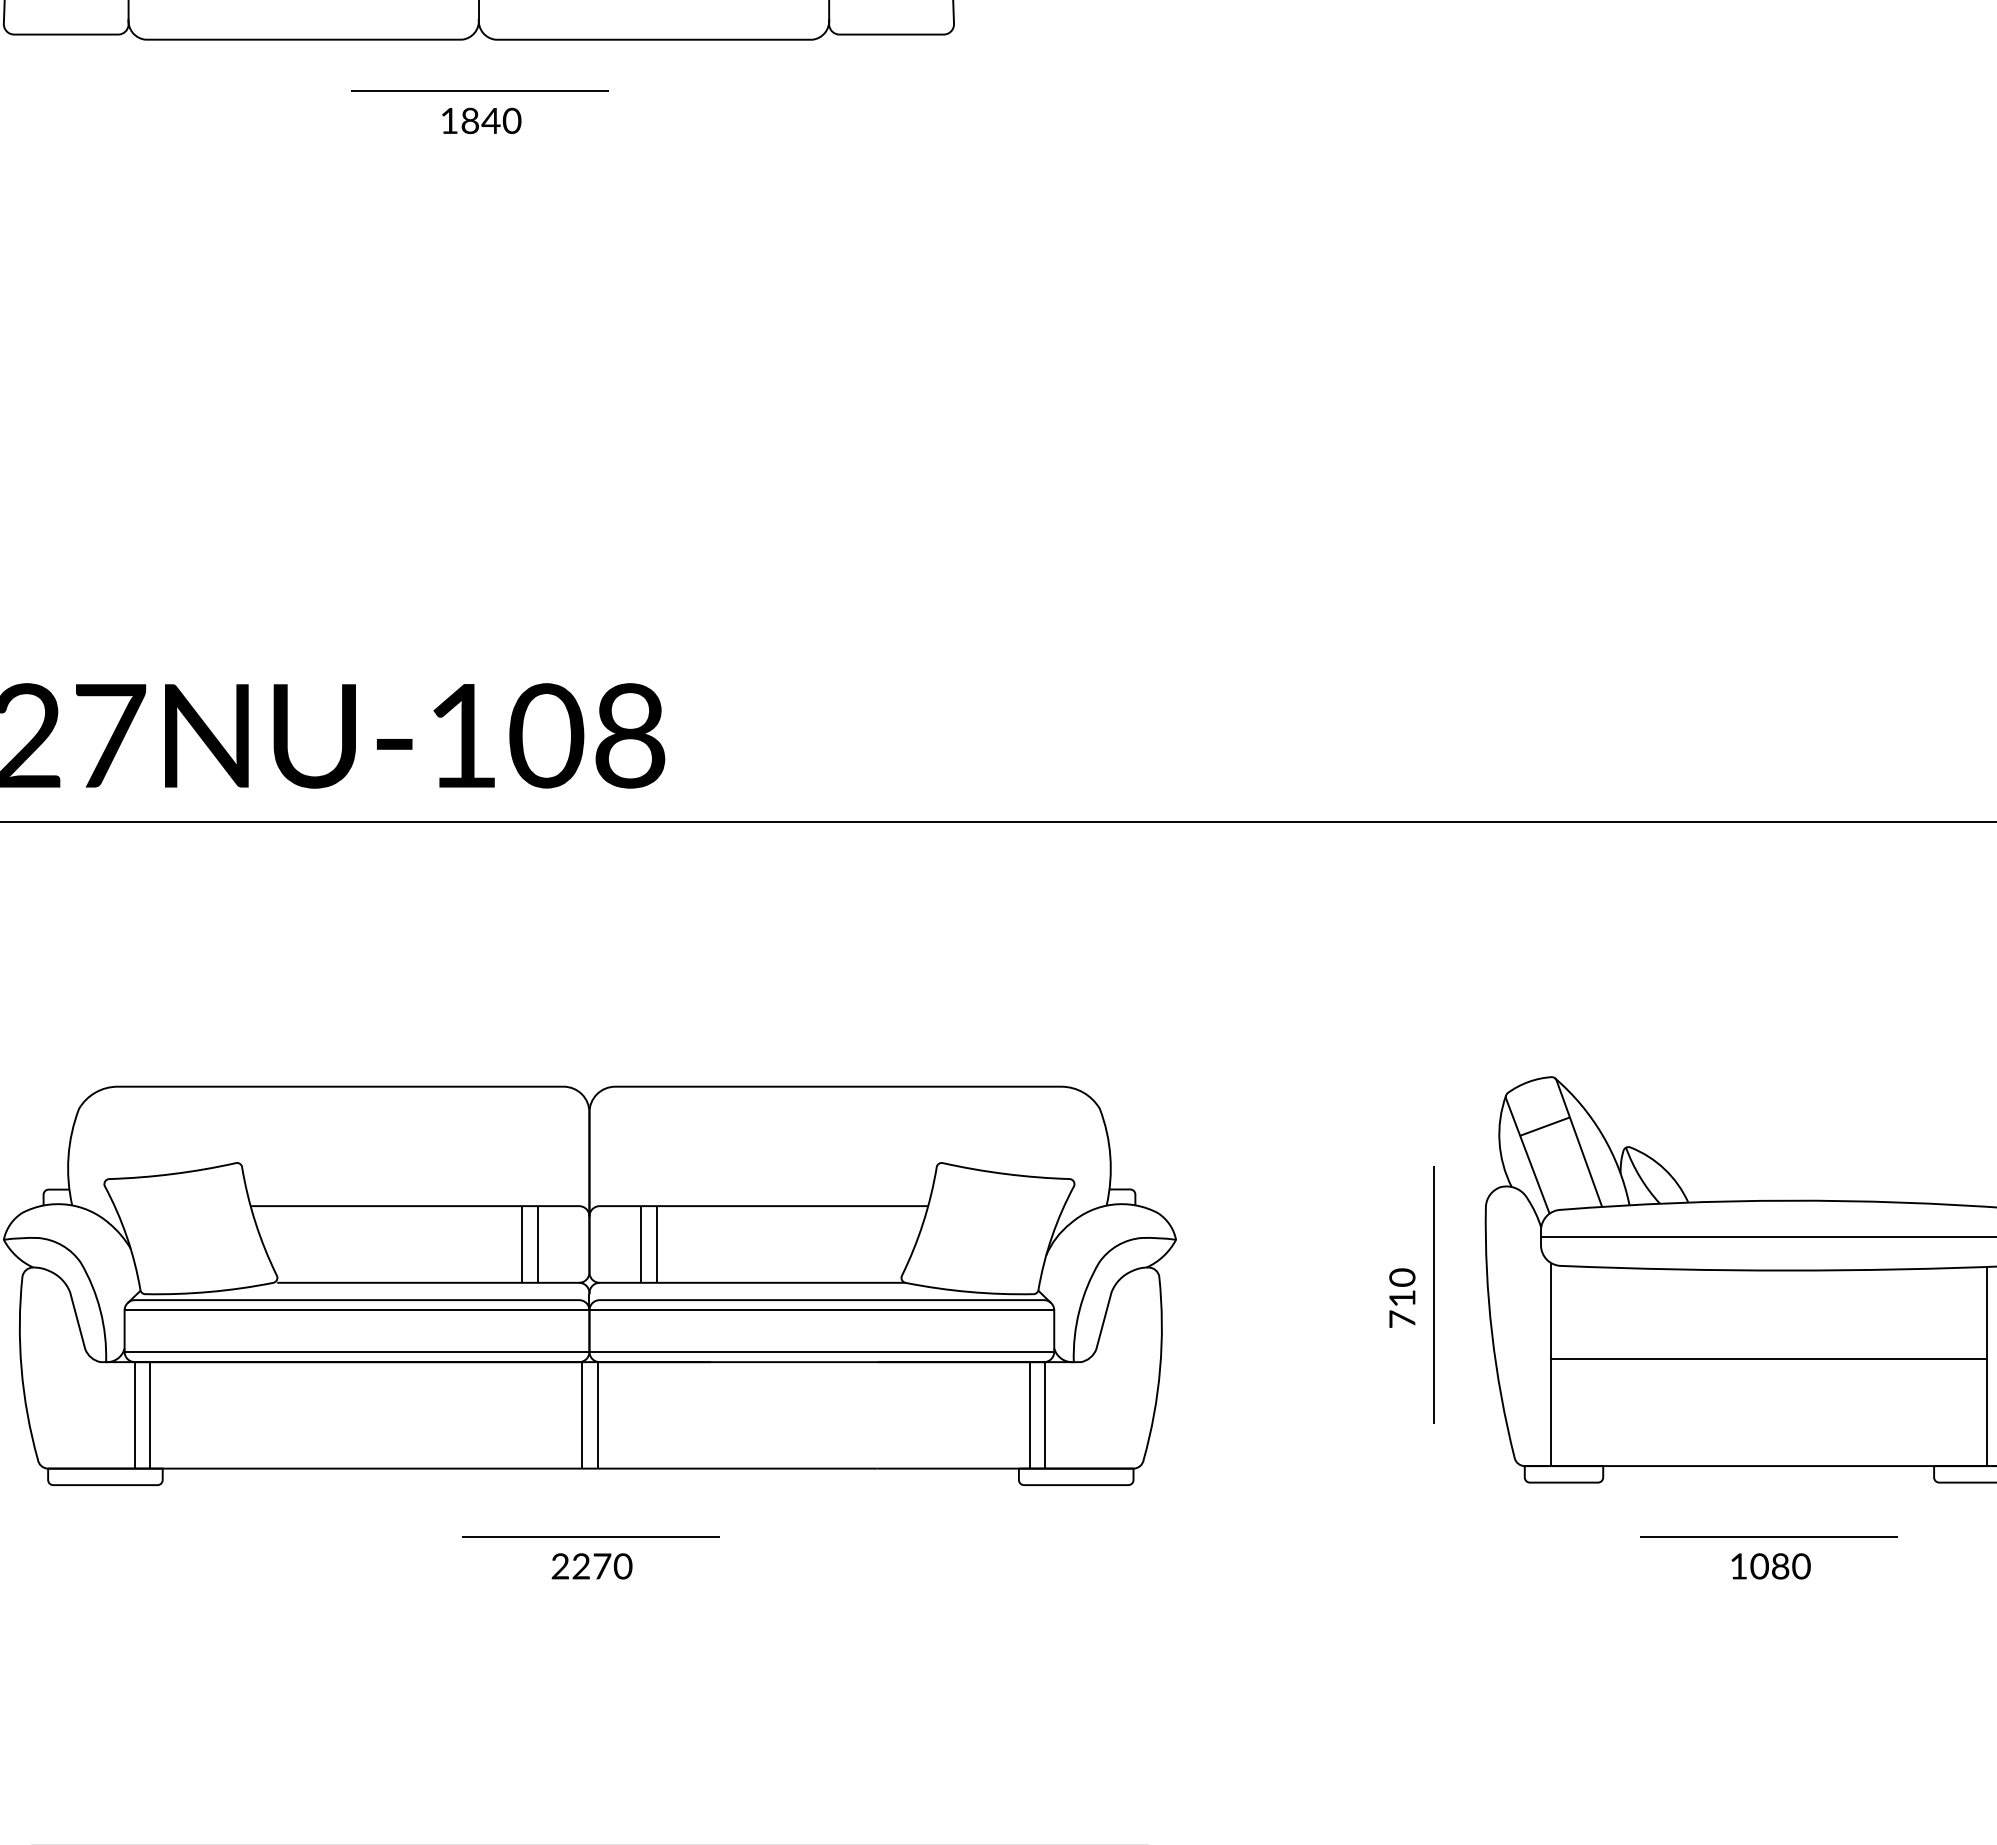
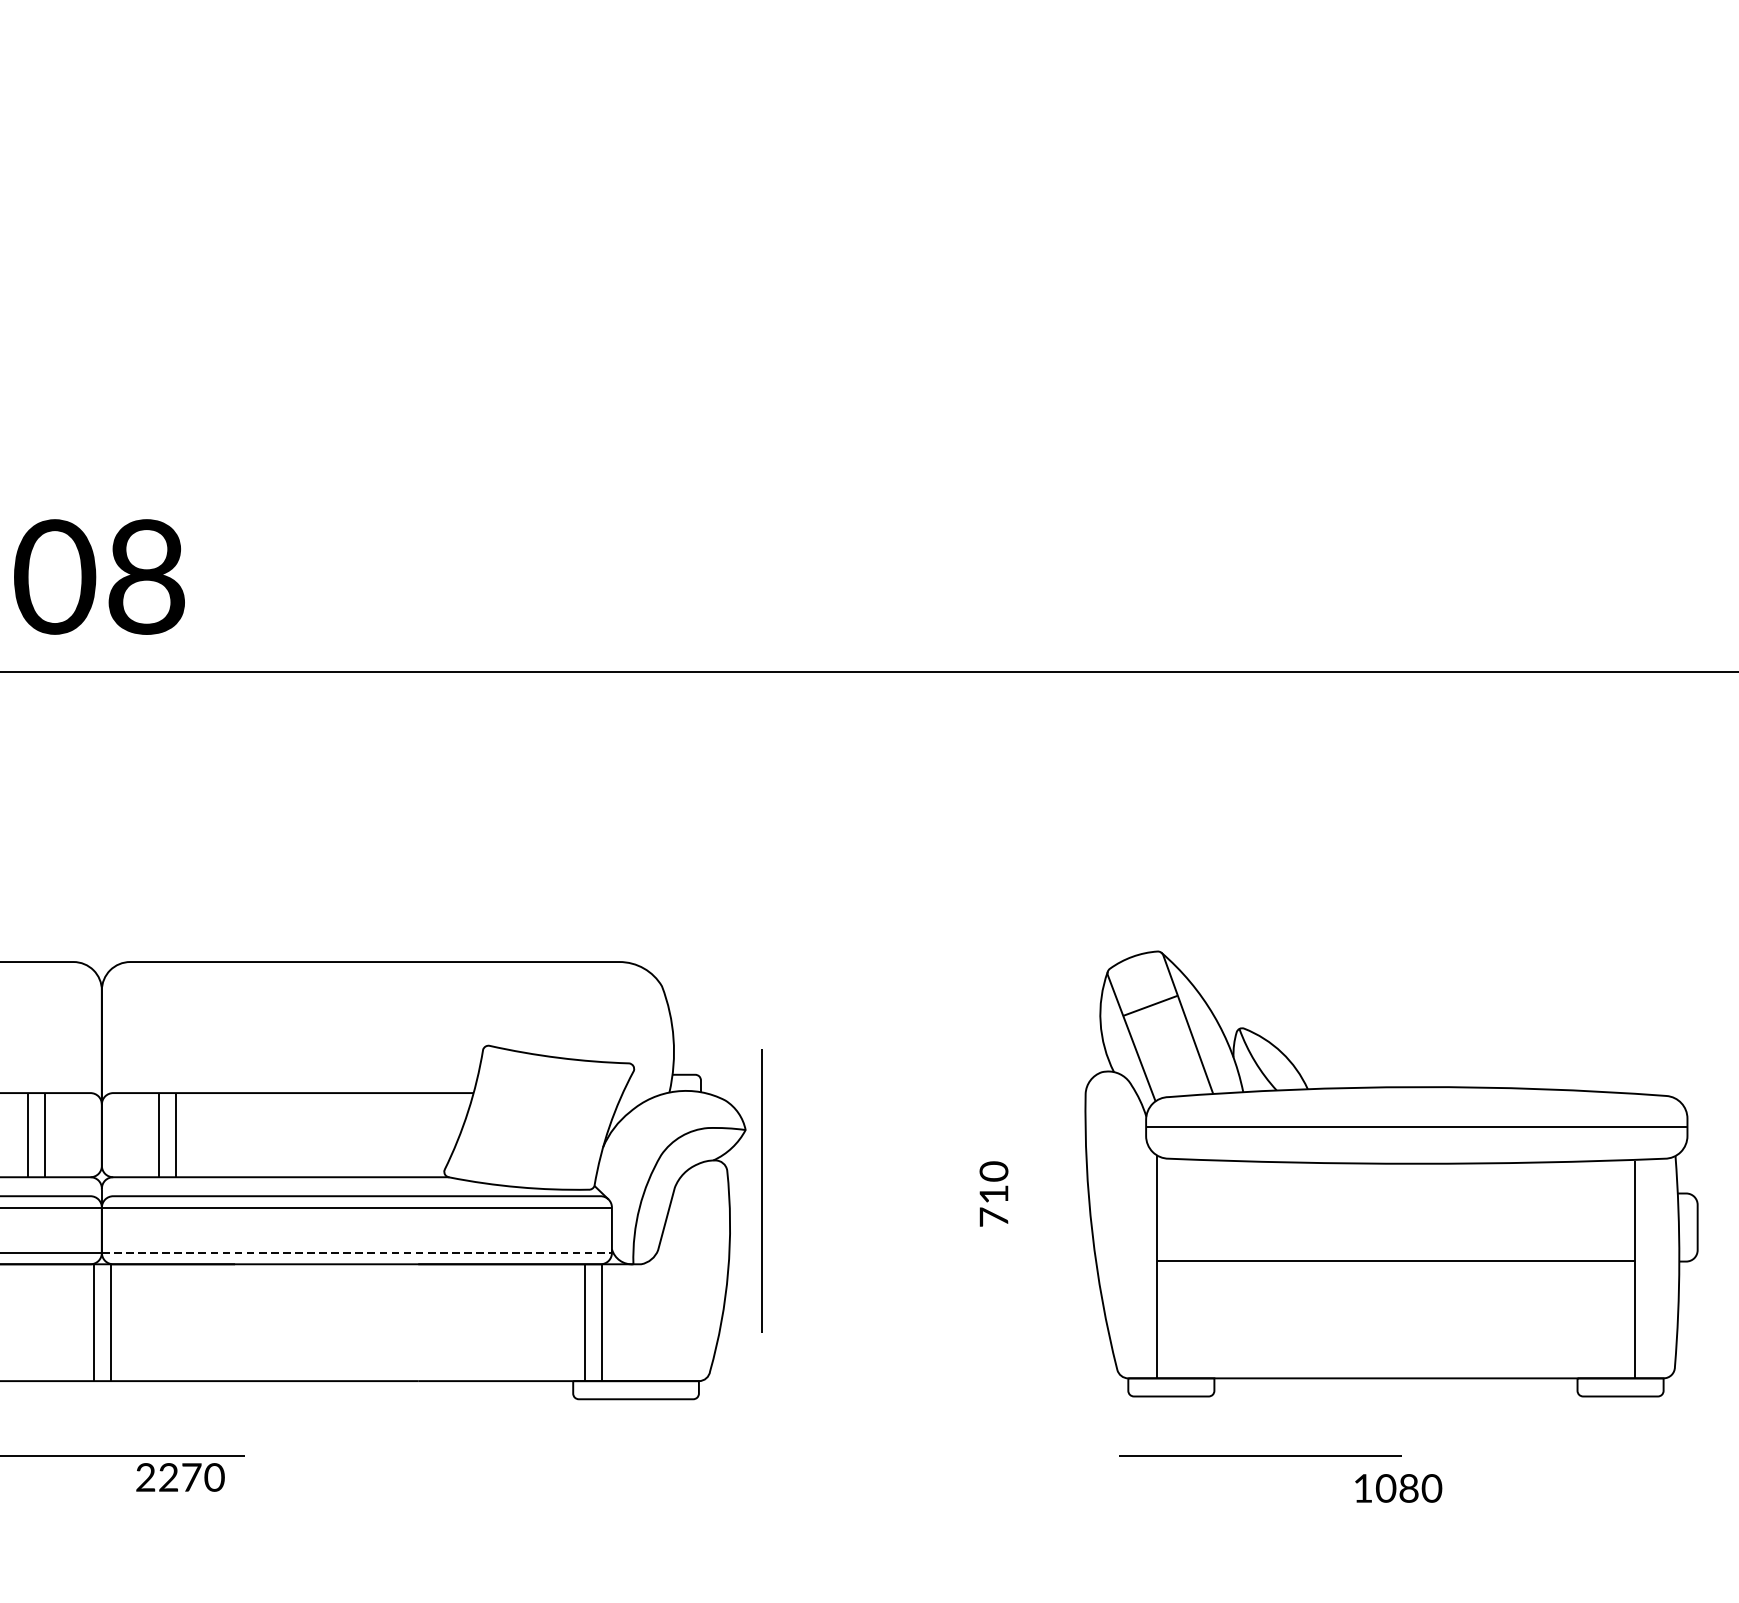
line: (1433, 1294) -> (761, 1190), moved
line: (822, 1351) -> (357, 1252), solid -> dashed
line: (1768, 1536) -> (1259, 1455), moved
text: (591, 1566) -> (179, 1477), moved

